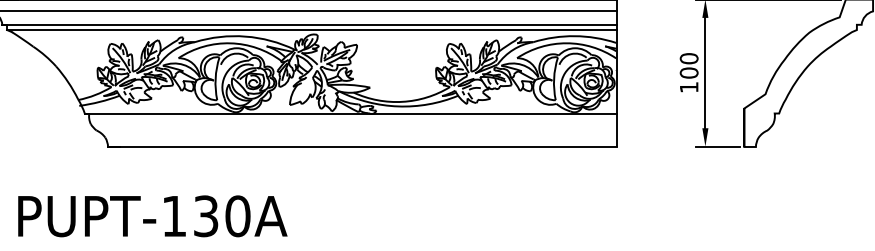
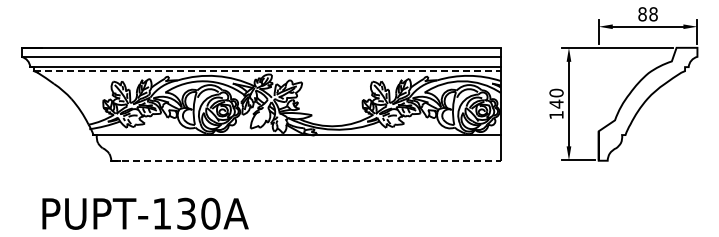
line: (311, 30) -> (267, 71), solid -> dashed
text: (689, 72) -> (556, 103), 100 -> 140
line: (362, 146) -> (306, 160), solid -> dashed

